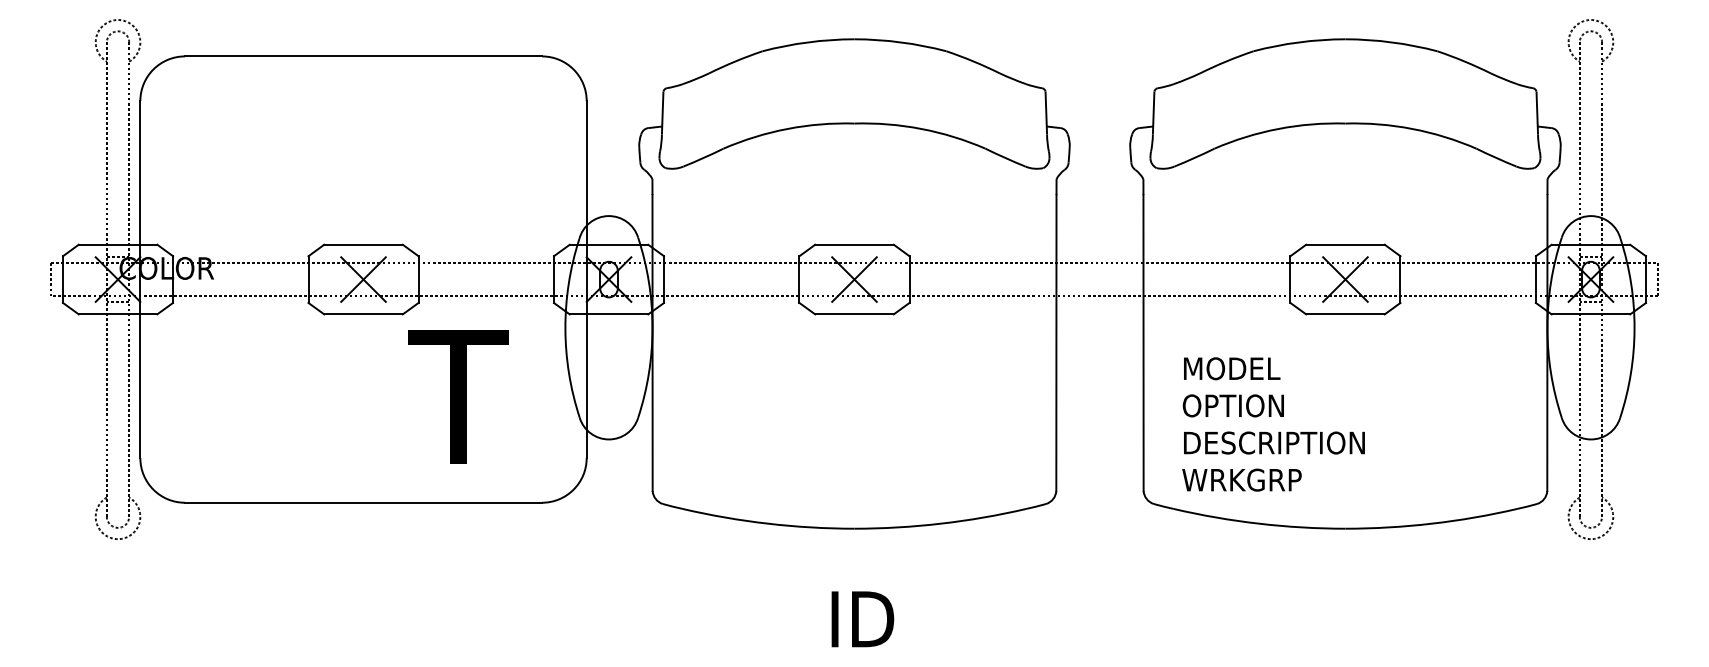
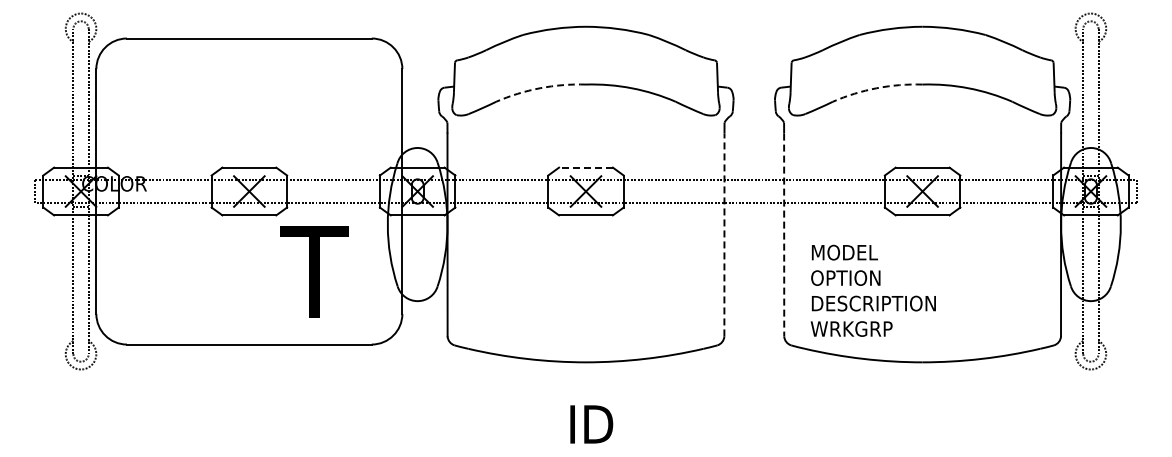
arc: (788, 129) -> (540, 88), solid -> dashed
arc: (1278, 129) -> (876, 88), solid -> dashed
line: (855, 244) -> (586, 167), solid -> dashed
line: (1056, 342) -> (724, 234), solid -> dashed
line: (1144, 343) -> (784, 235), solid -> dashed

